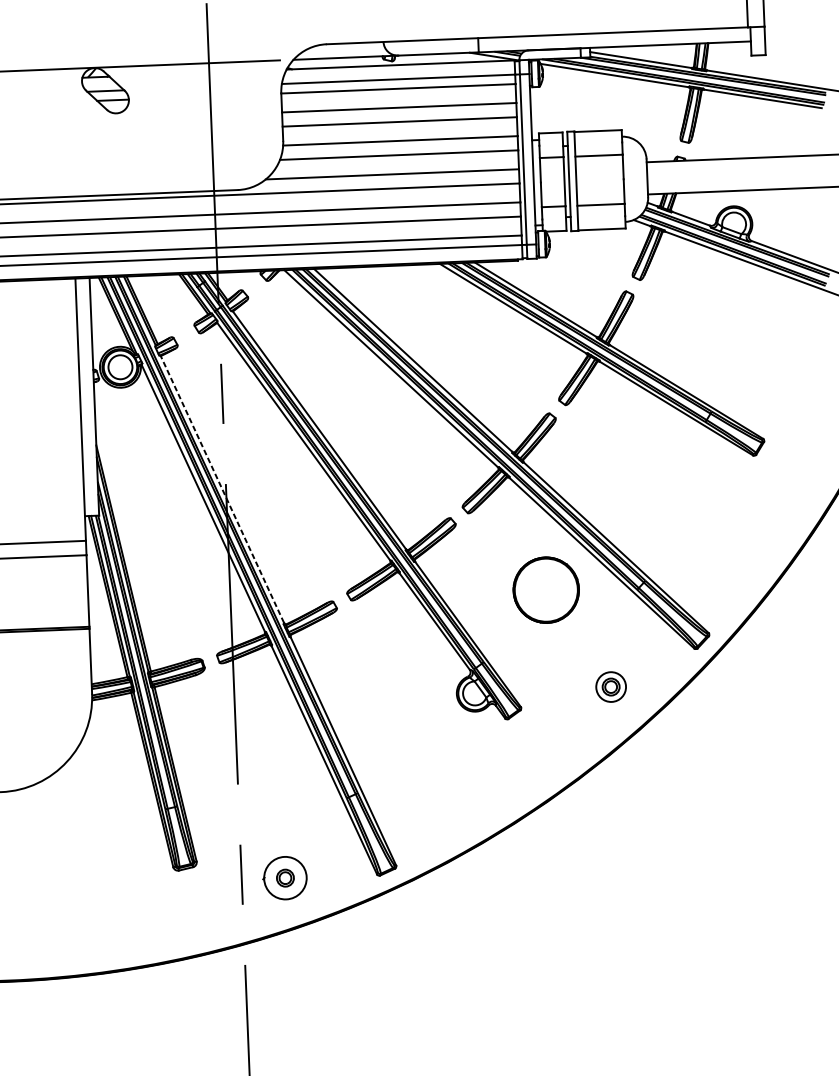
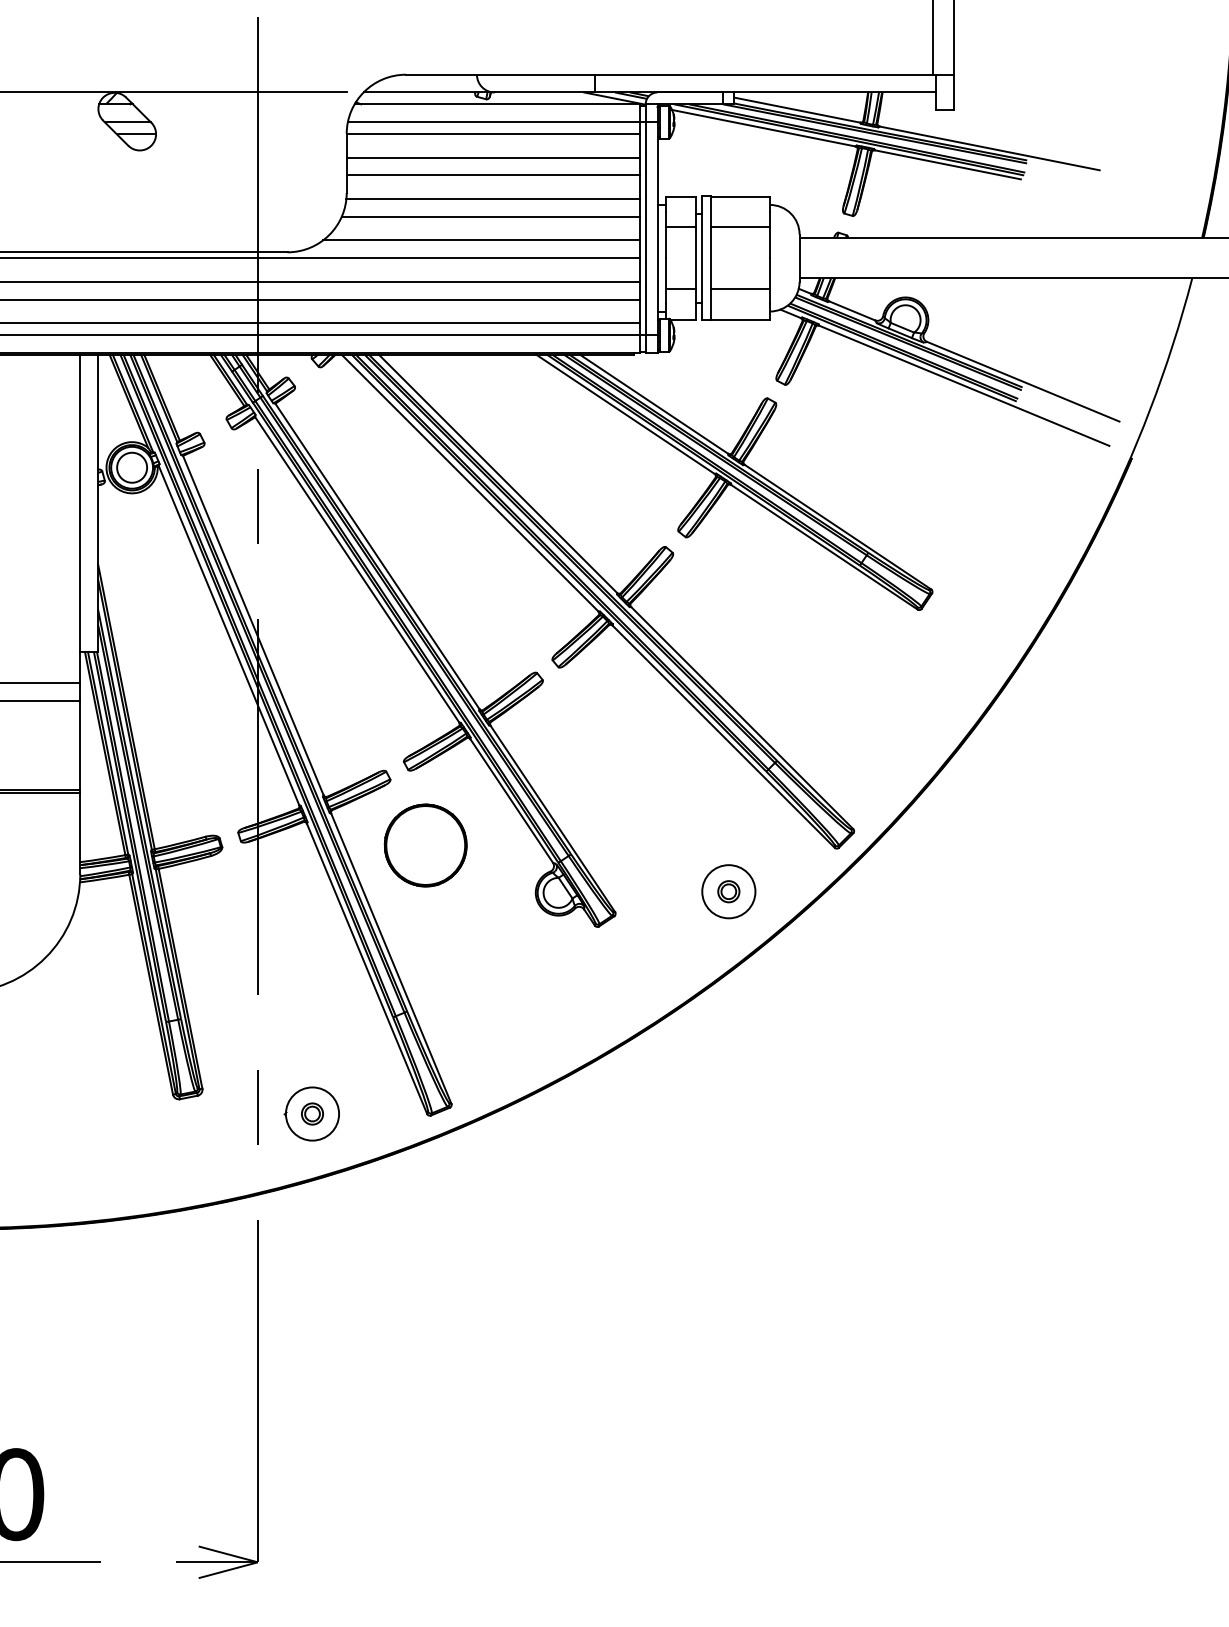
line: (222, 489) -> (253, 625), dashed -> solid
part: (546, 590) -> (425, 845), moved
circle: (610, 686) -> (728, 891), size x1.43

